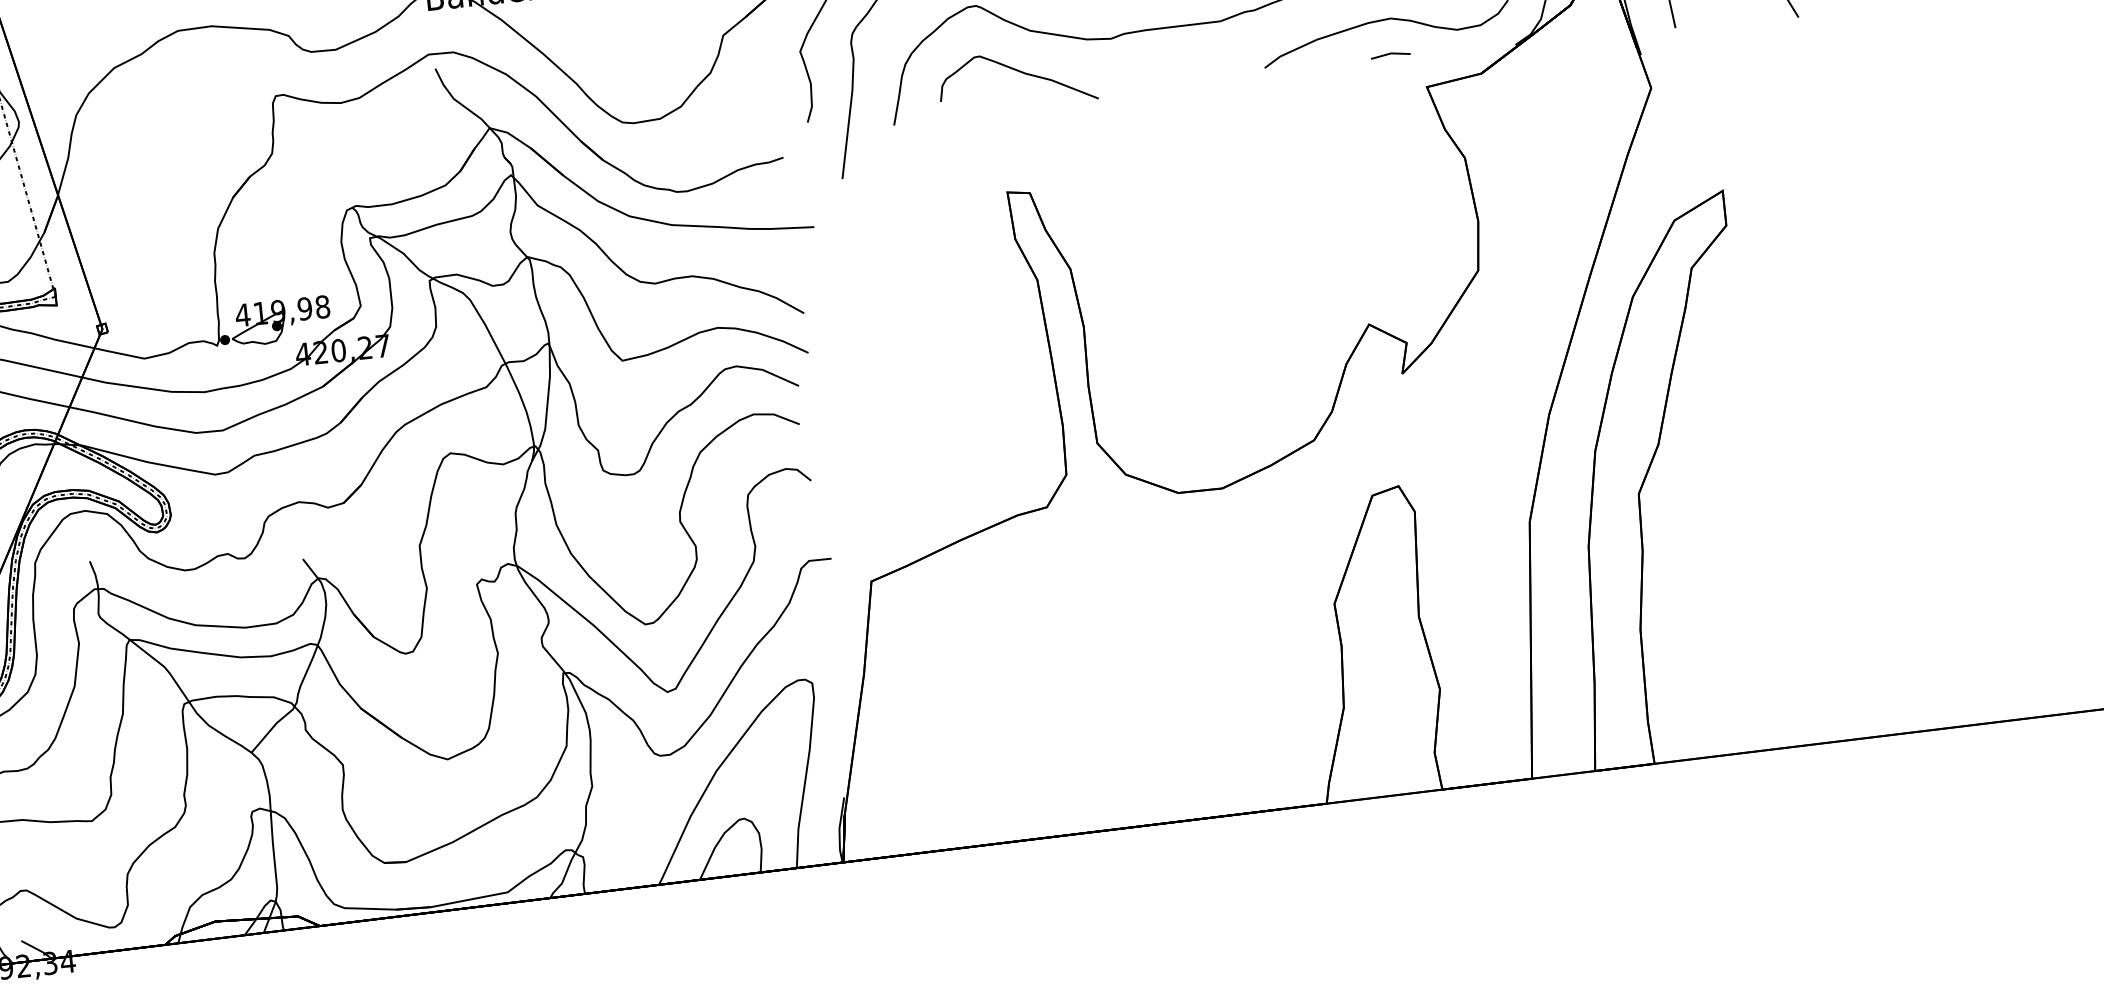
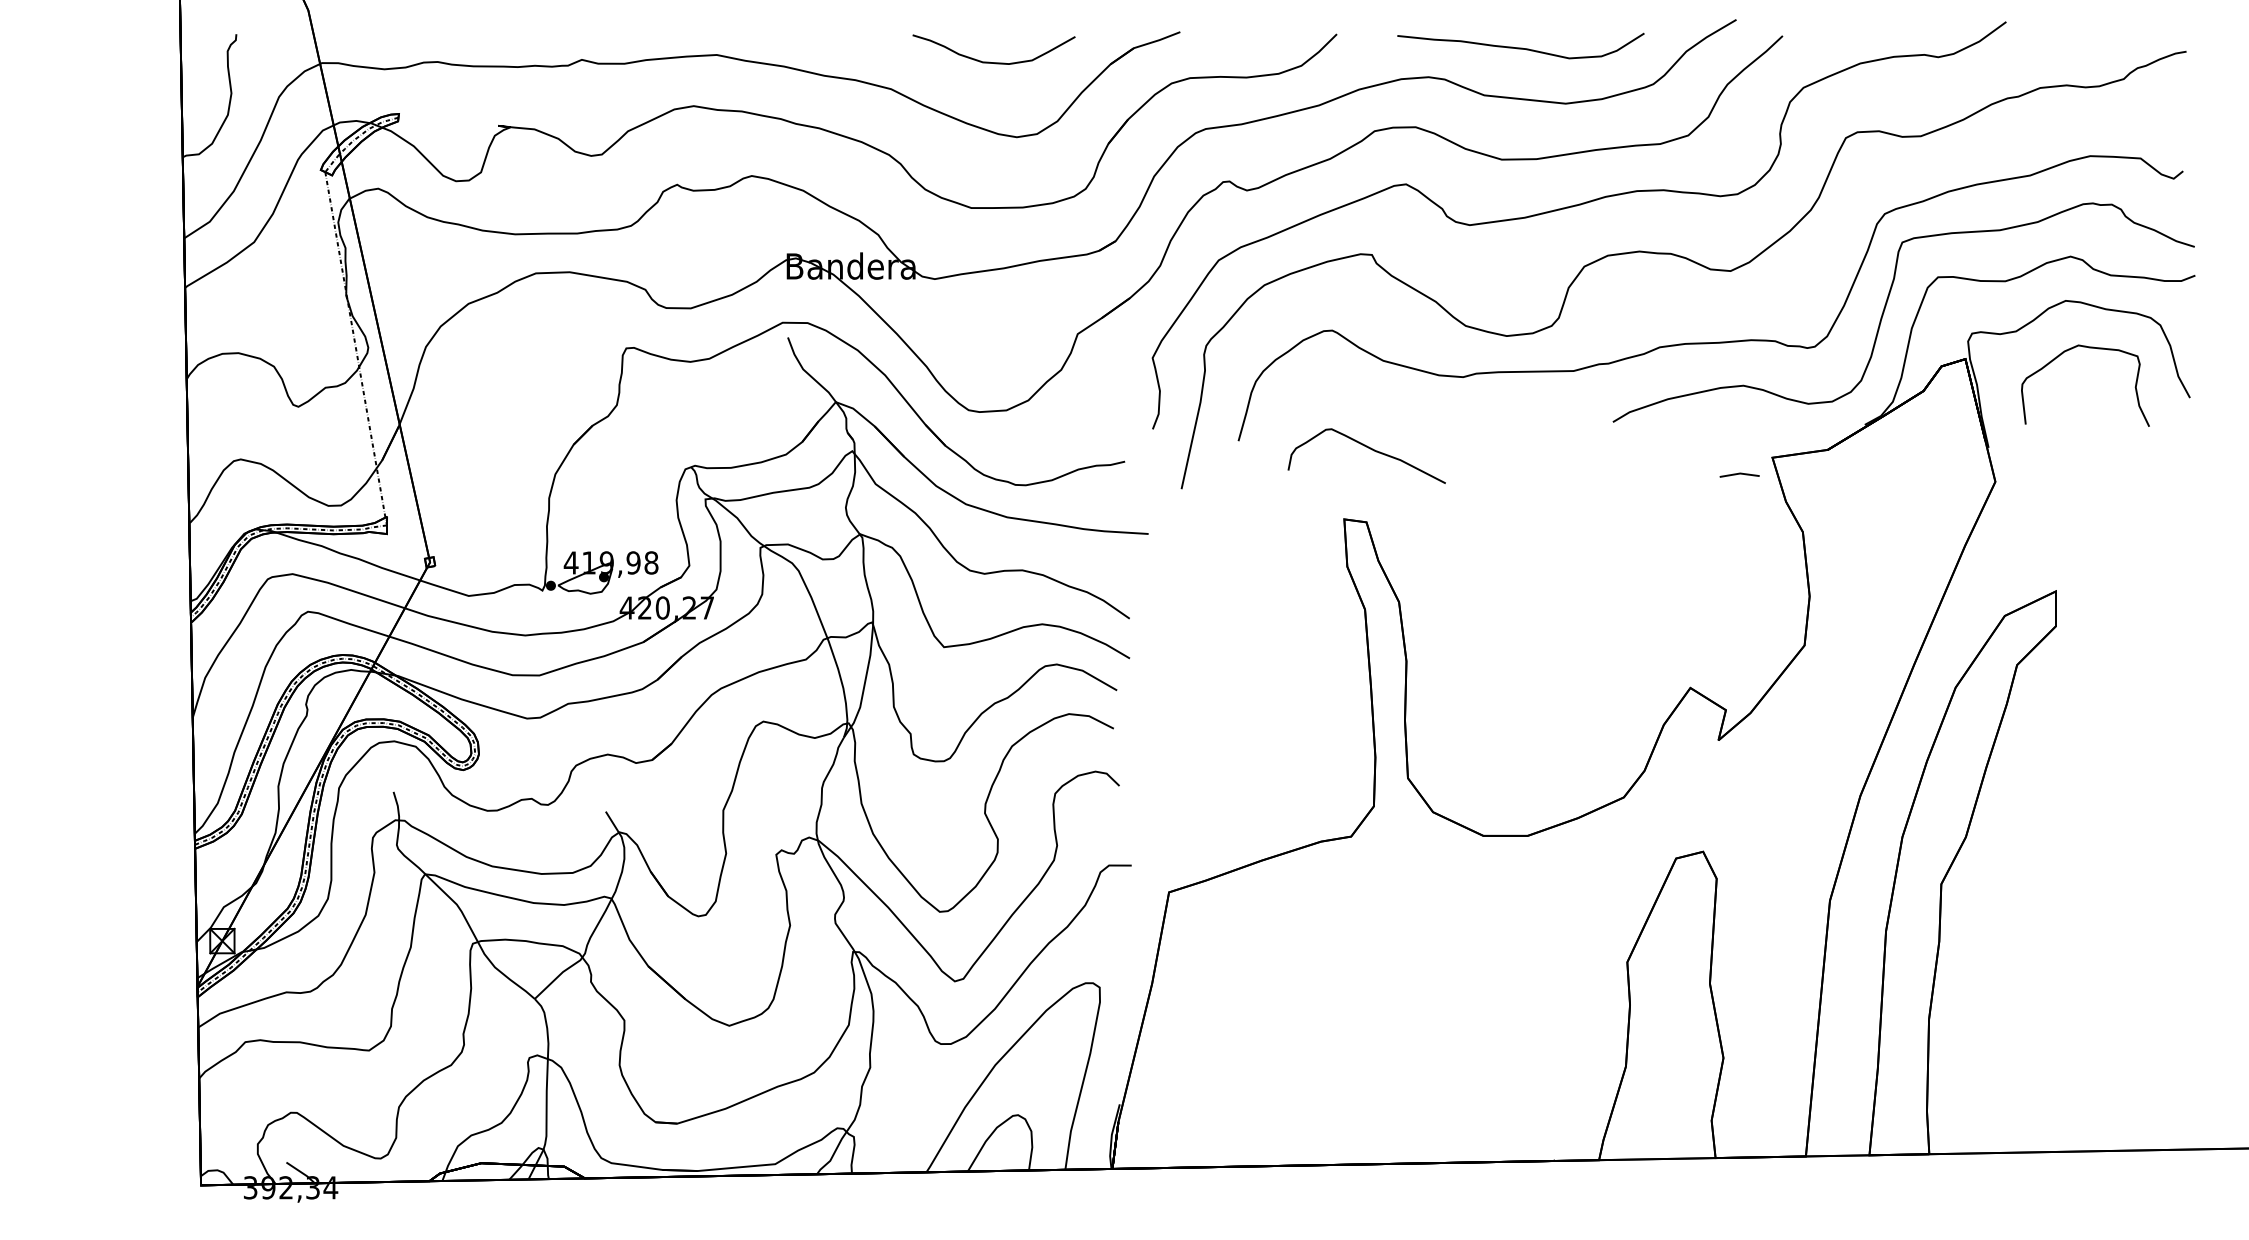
line: (1390, 54) -> (1739, 474), moved
curve: (1020, 72) -> (1370, 449), moved

